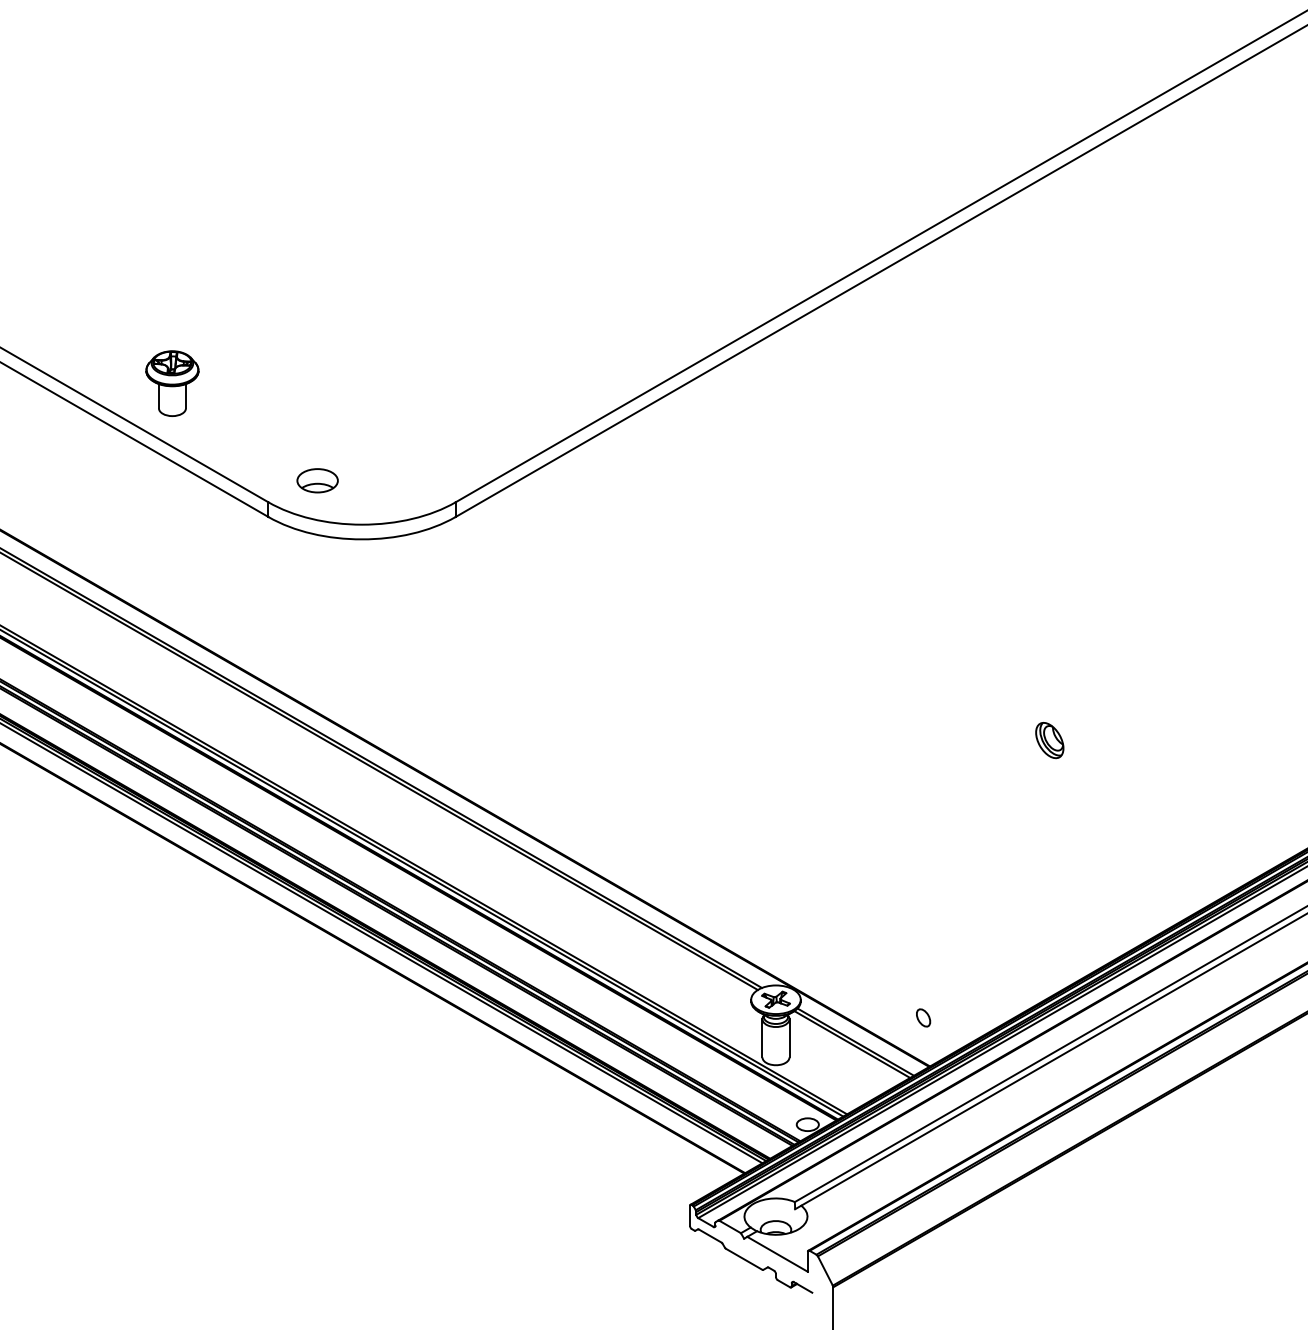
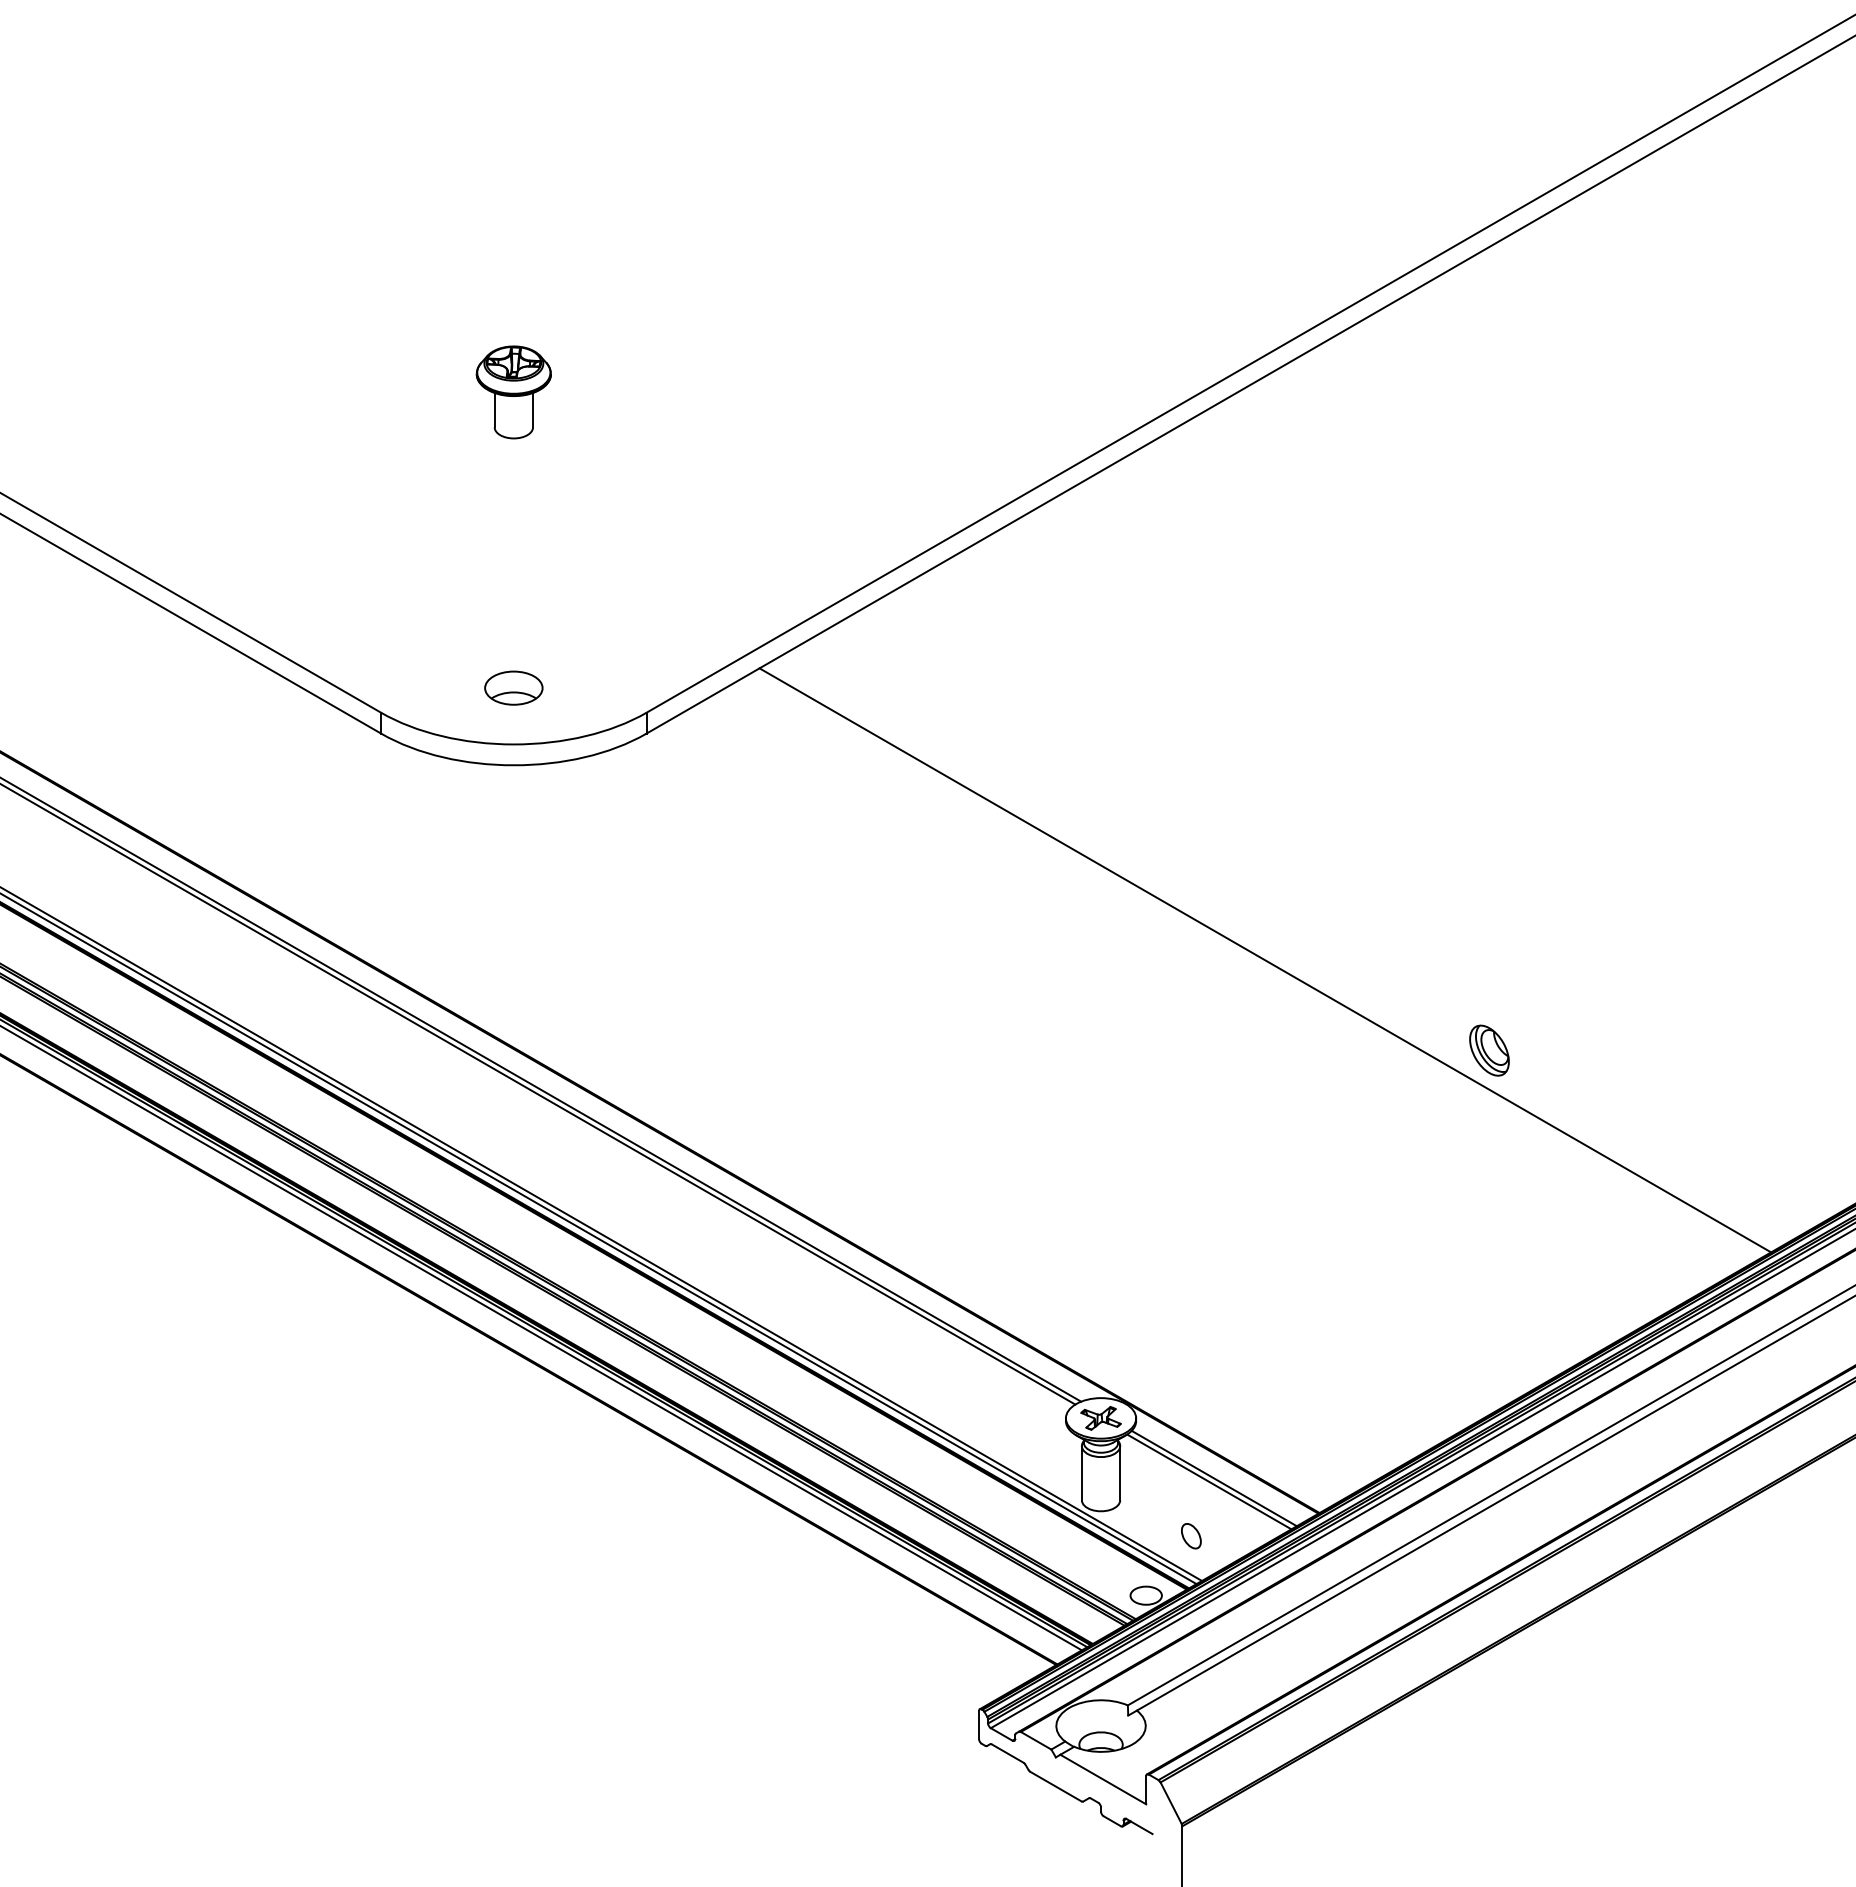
part: (172, 383) -> (513, 392), moved
part: (317, 480) -> (513, 687), moved
line: (891, 676) -> (1265, 960), added
part: (923, 1018) -> (1191, 1536), moved

